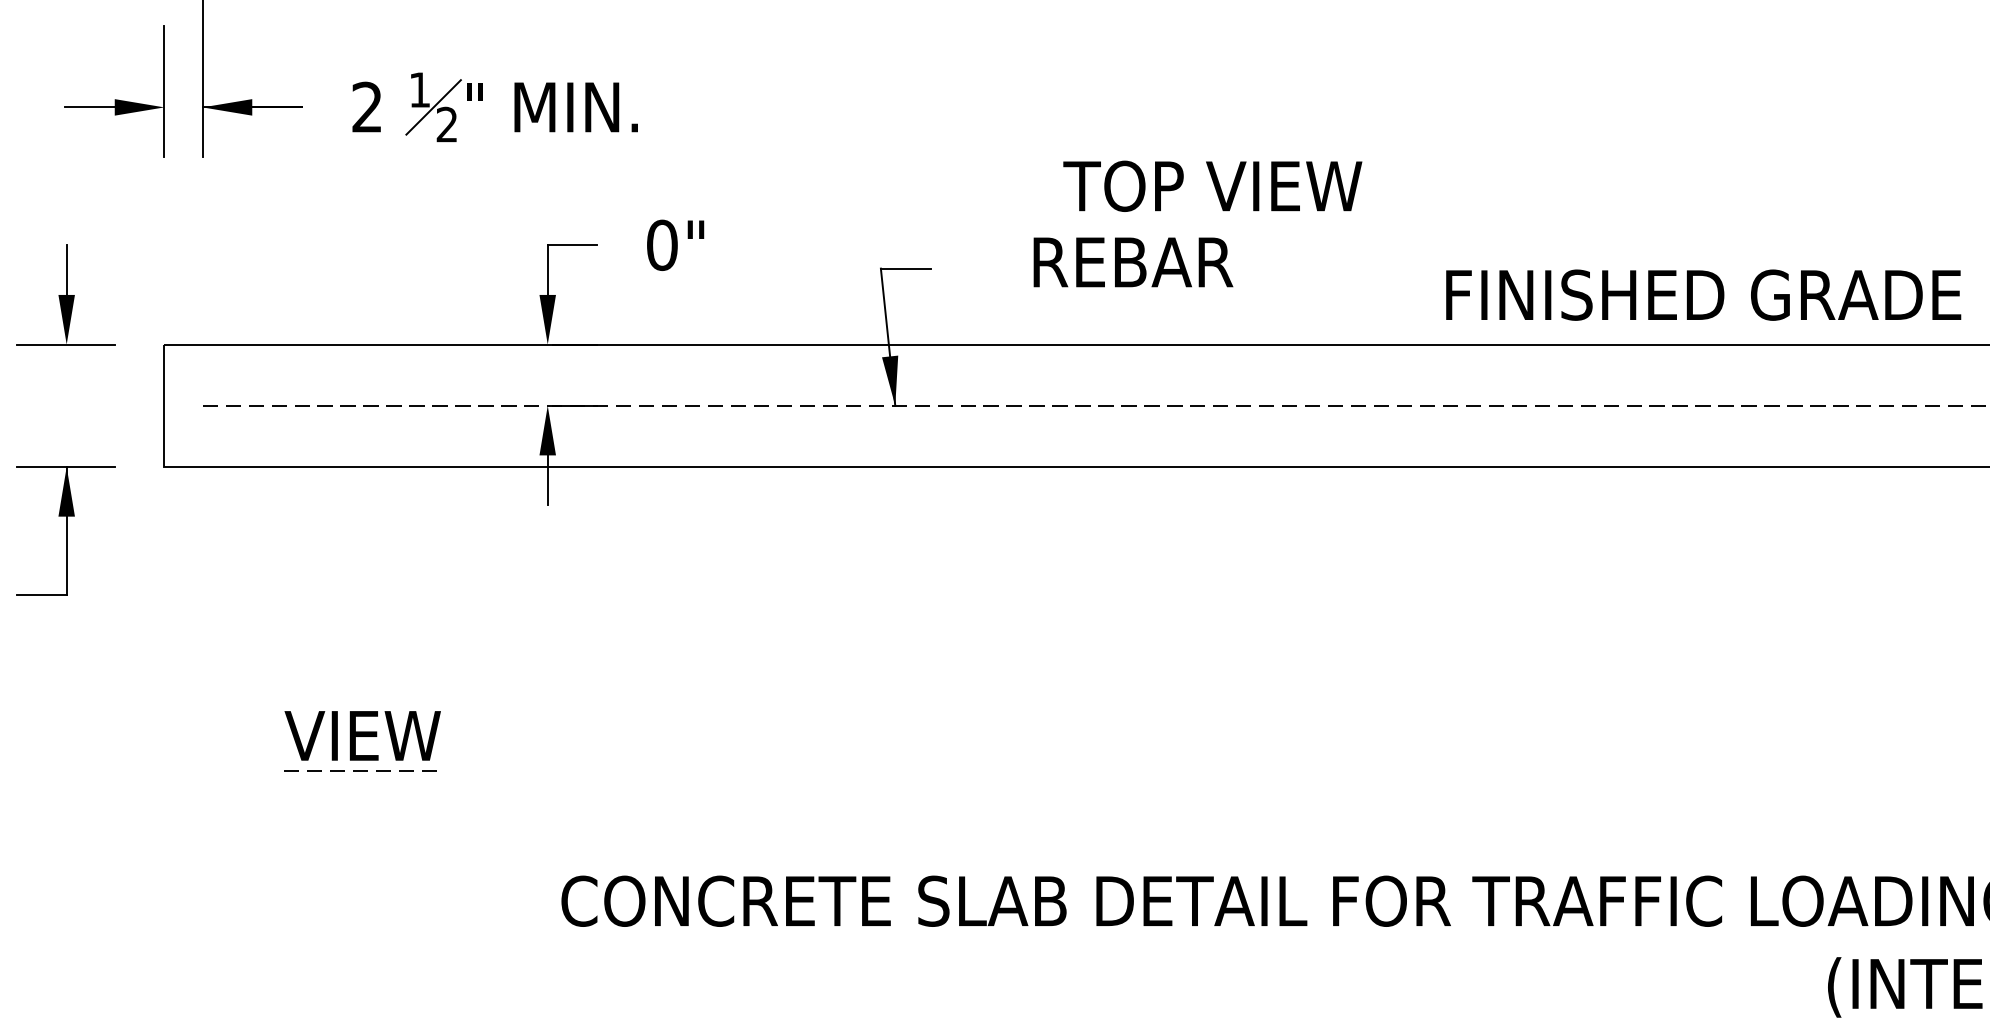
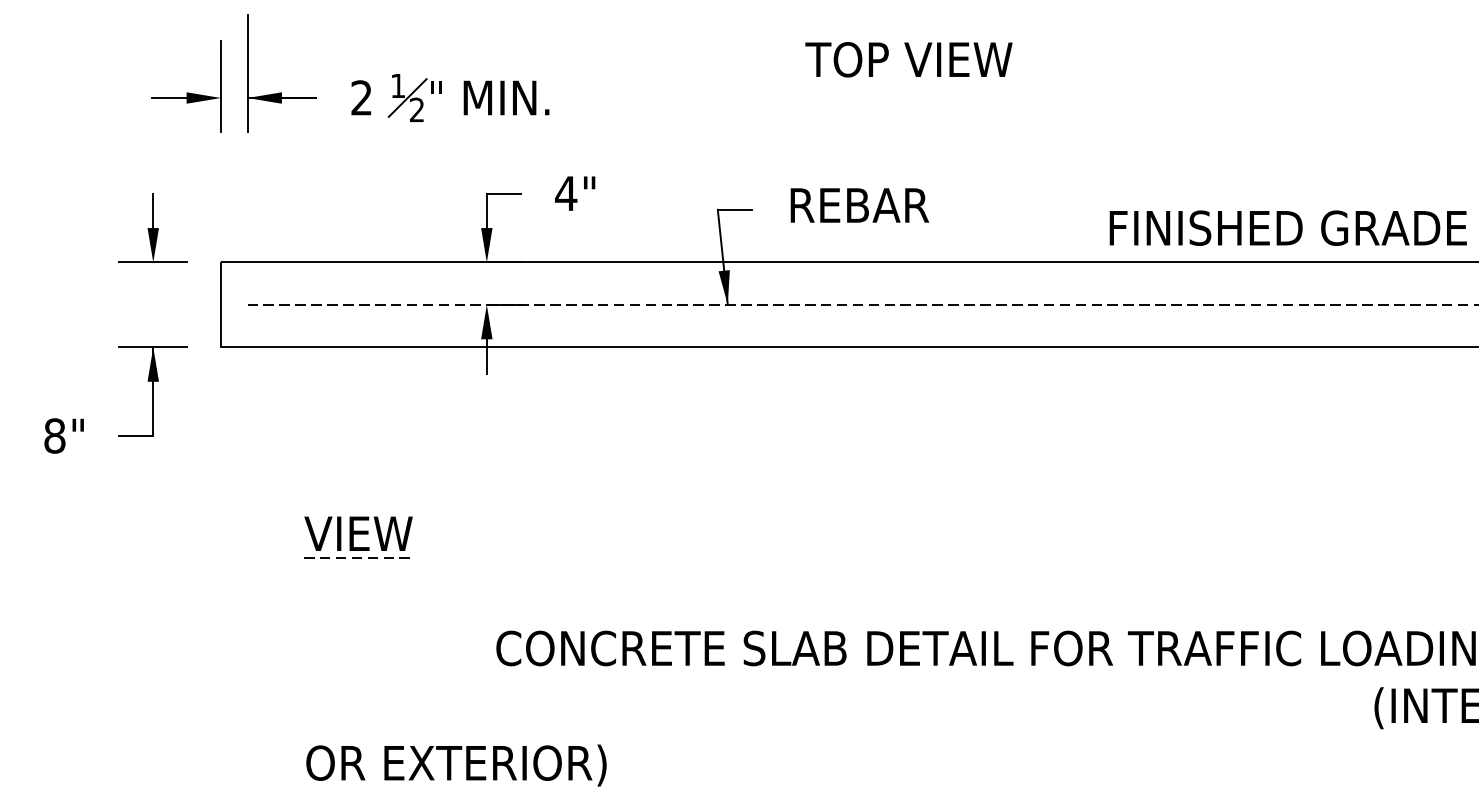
text: (1212, 185) -> (908, 59), moved
text: (662, 245) -> (566, 193), 0" -> 4"
text: (1132, 262) -> (859, 205), moved

